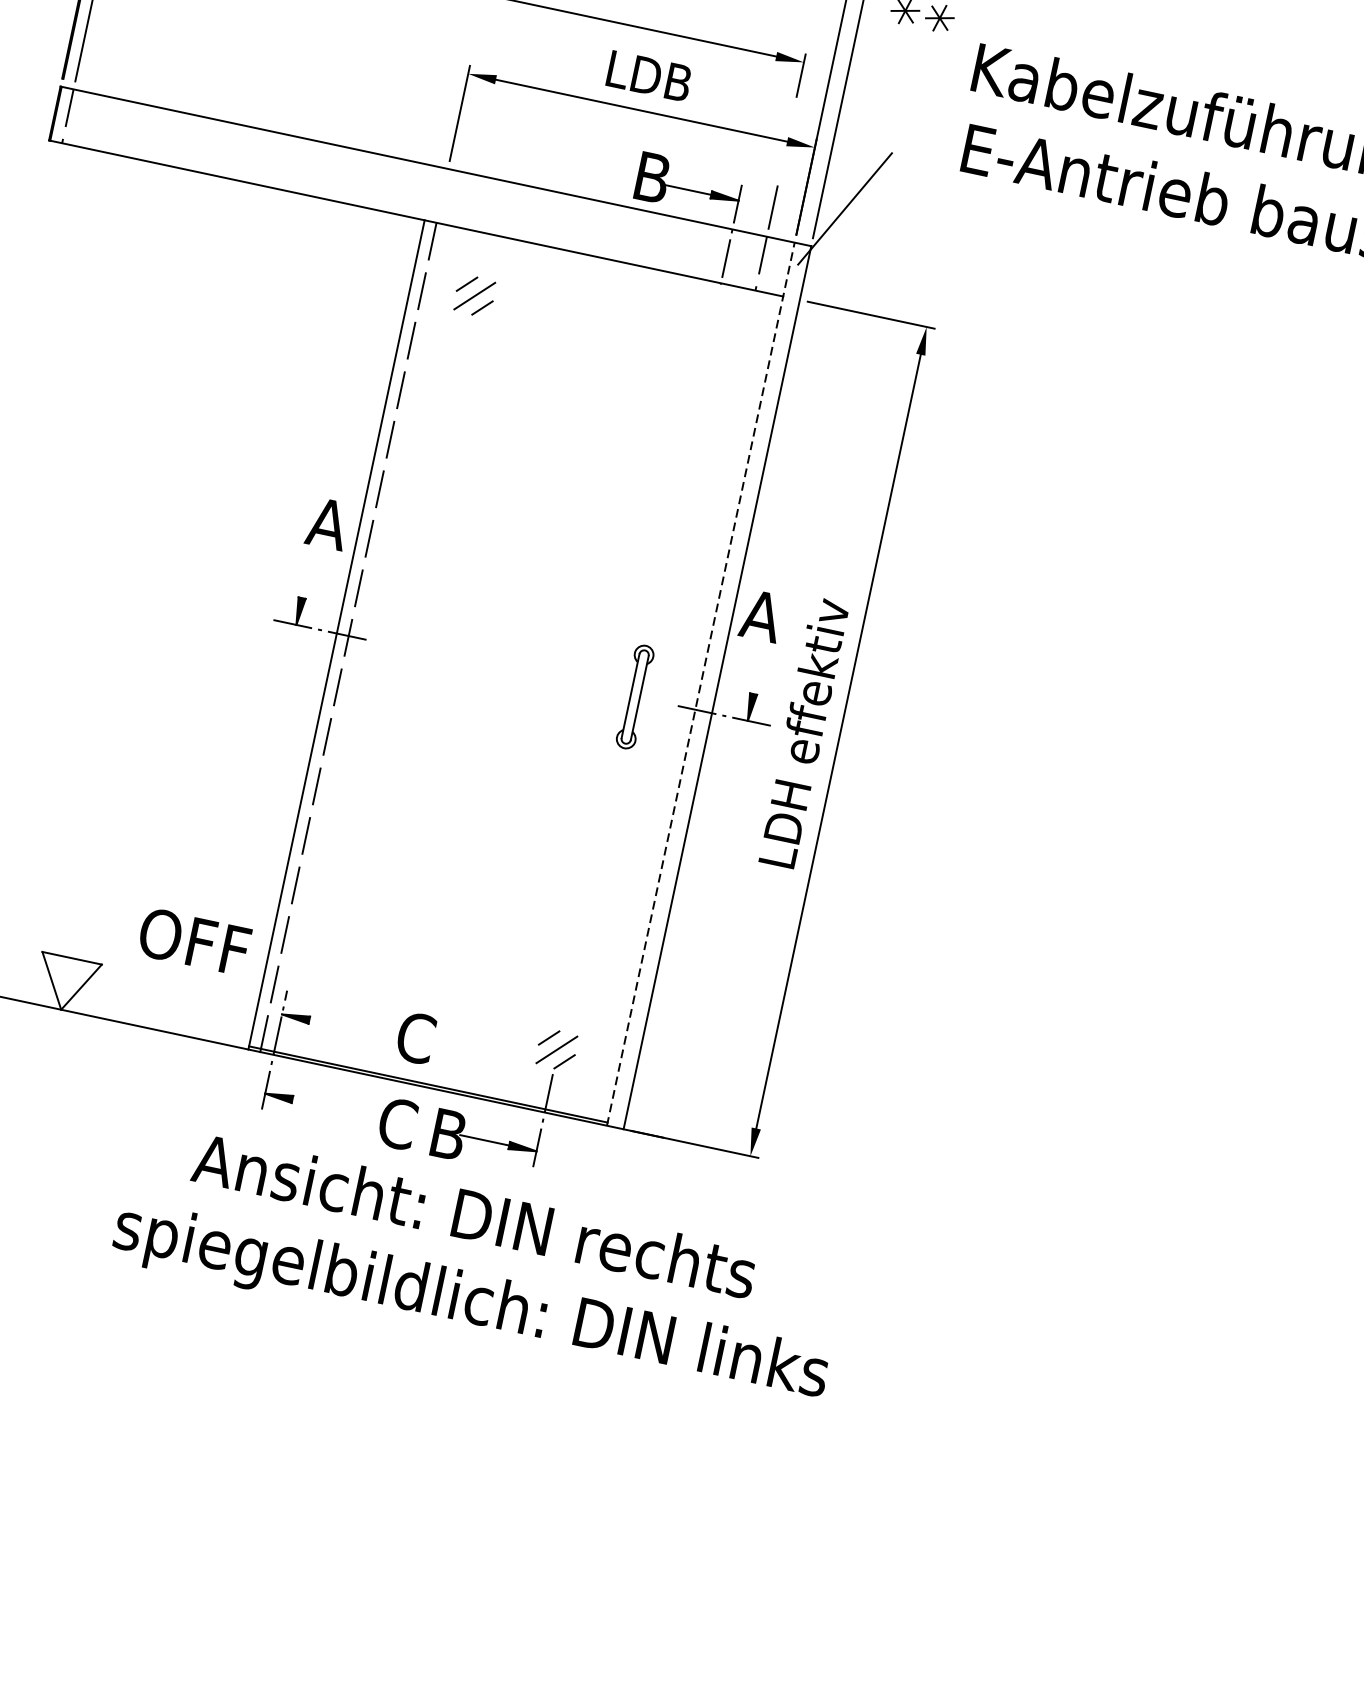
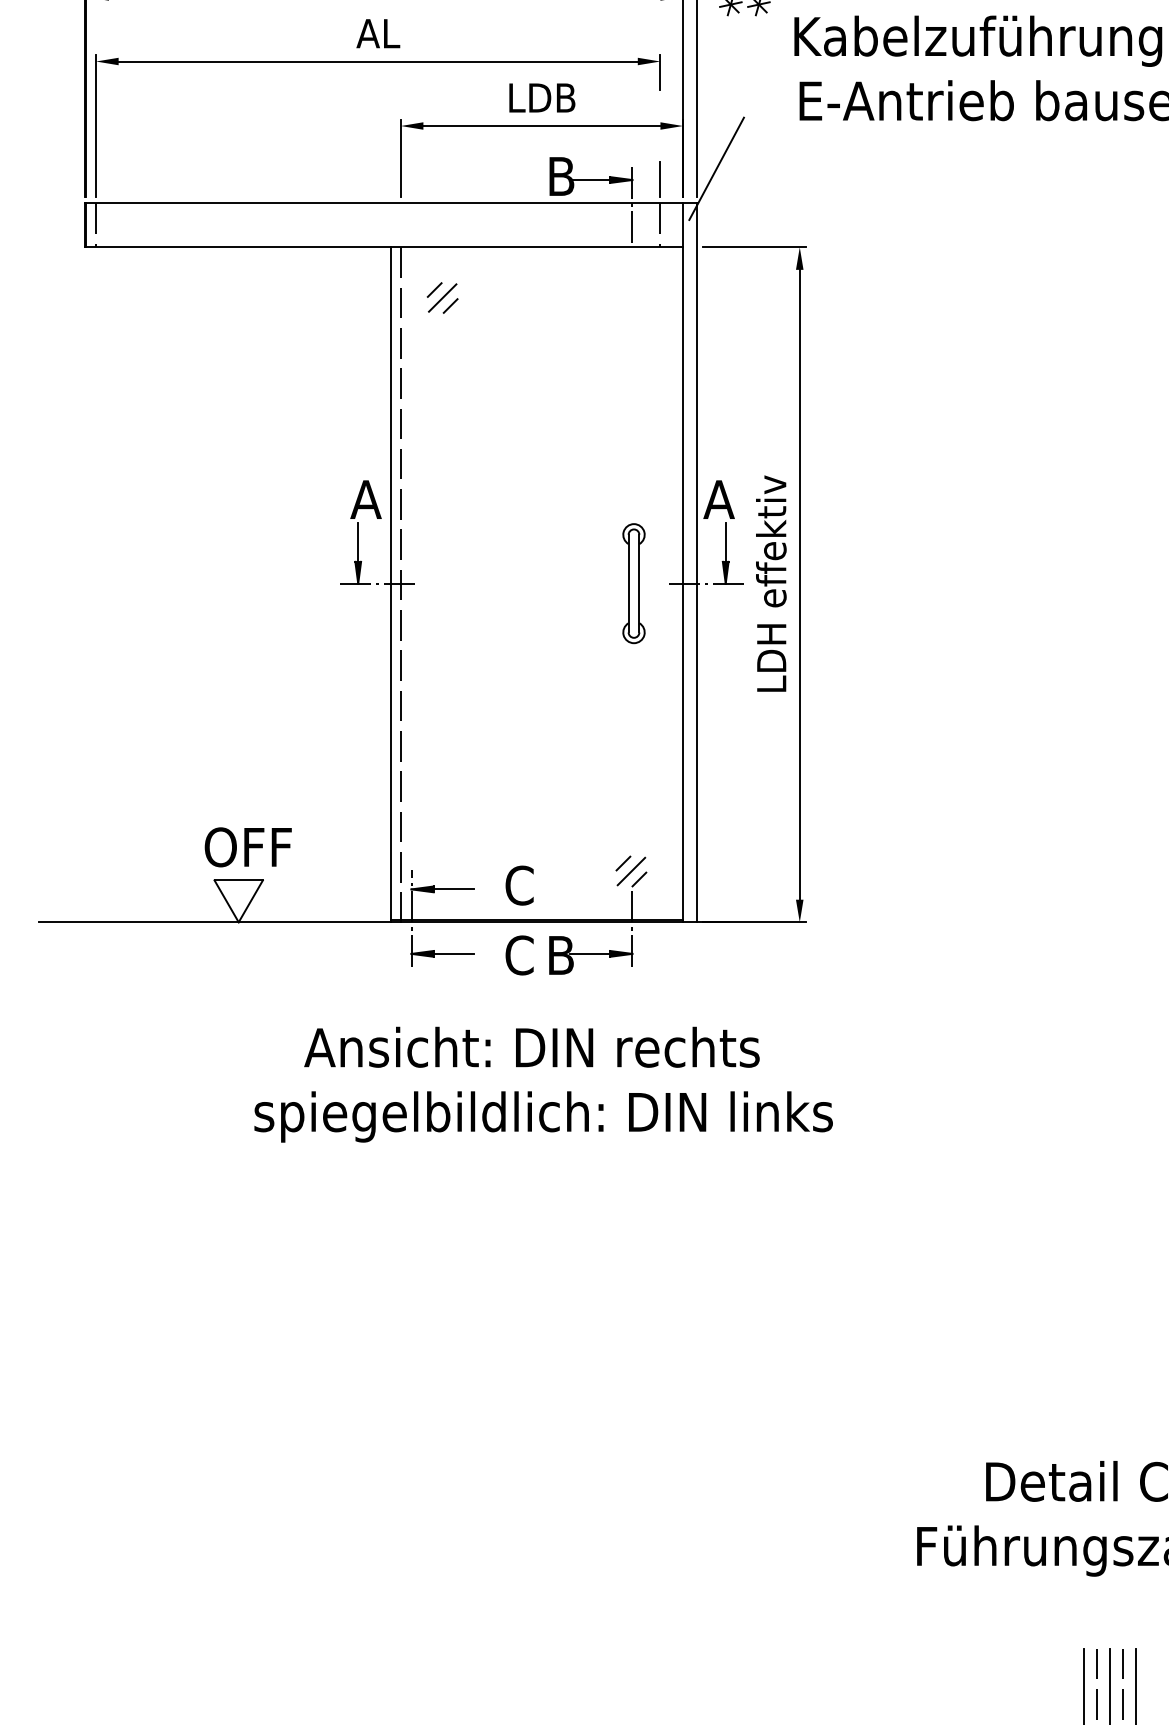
line: (307, 573) -> (358, 541), added
line: (758, 669) -> (725, 541), added
line: (700, 683) -> (682, 562), dashed -> solid
part: (634, 696) -> (633, 583), size x1.43
text: (193, 941) -> (247, 847), moved
line: (333, 1025) -> (453, 889), added
line: (316, 1104) -> (453, 953), added
text: (479, 1264) -> (543, 1084), moved

